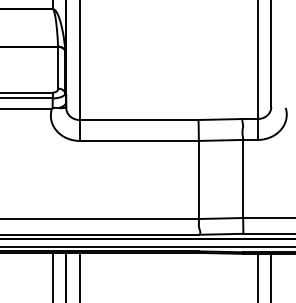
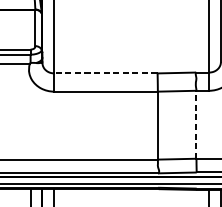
line: (138, 120) -> (105, 73), solid -> dashed
line: (243, 178) -> (196, 124), solid -> dashed

